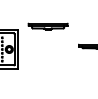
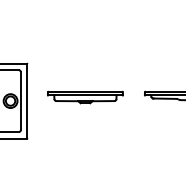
part: (47, 26) -> (84, 97), moved

